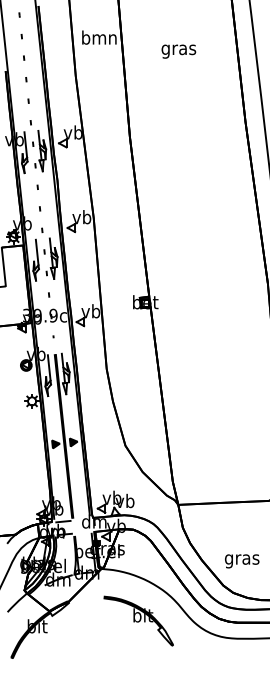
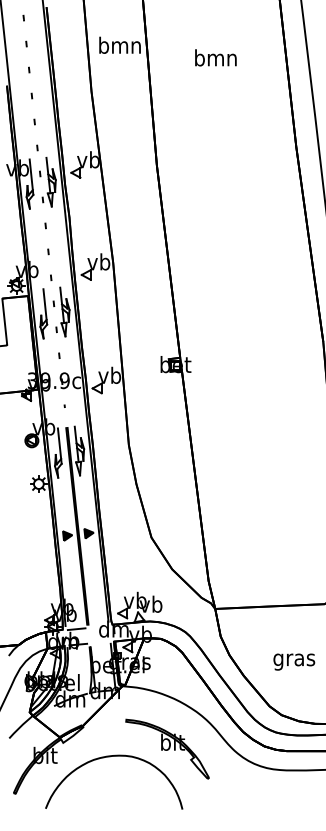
text: (178, 49) -> (215, 59), gras -> bmn
text: (242, 560) -> (294, 661), moved
curve: (91, 628) -> (110, 757), added

